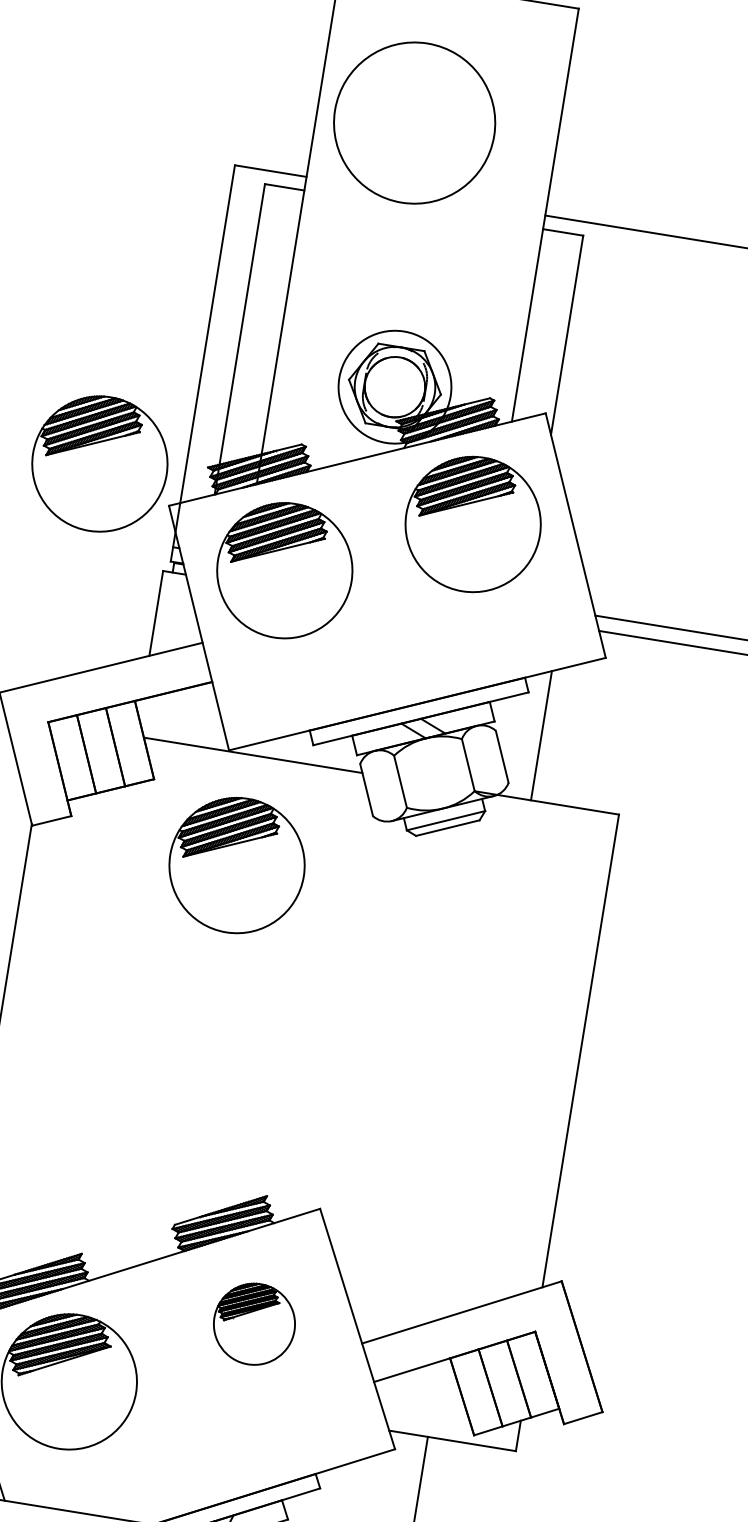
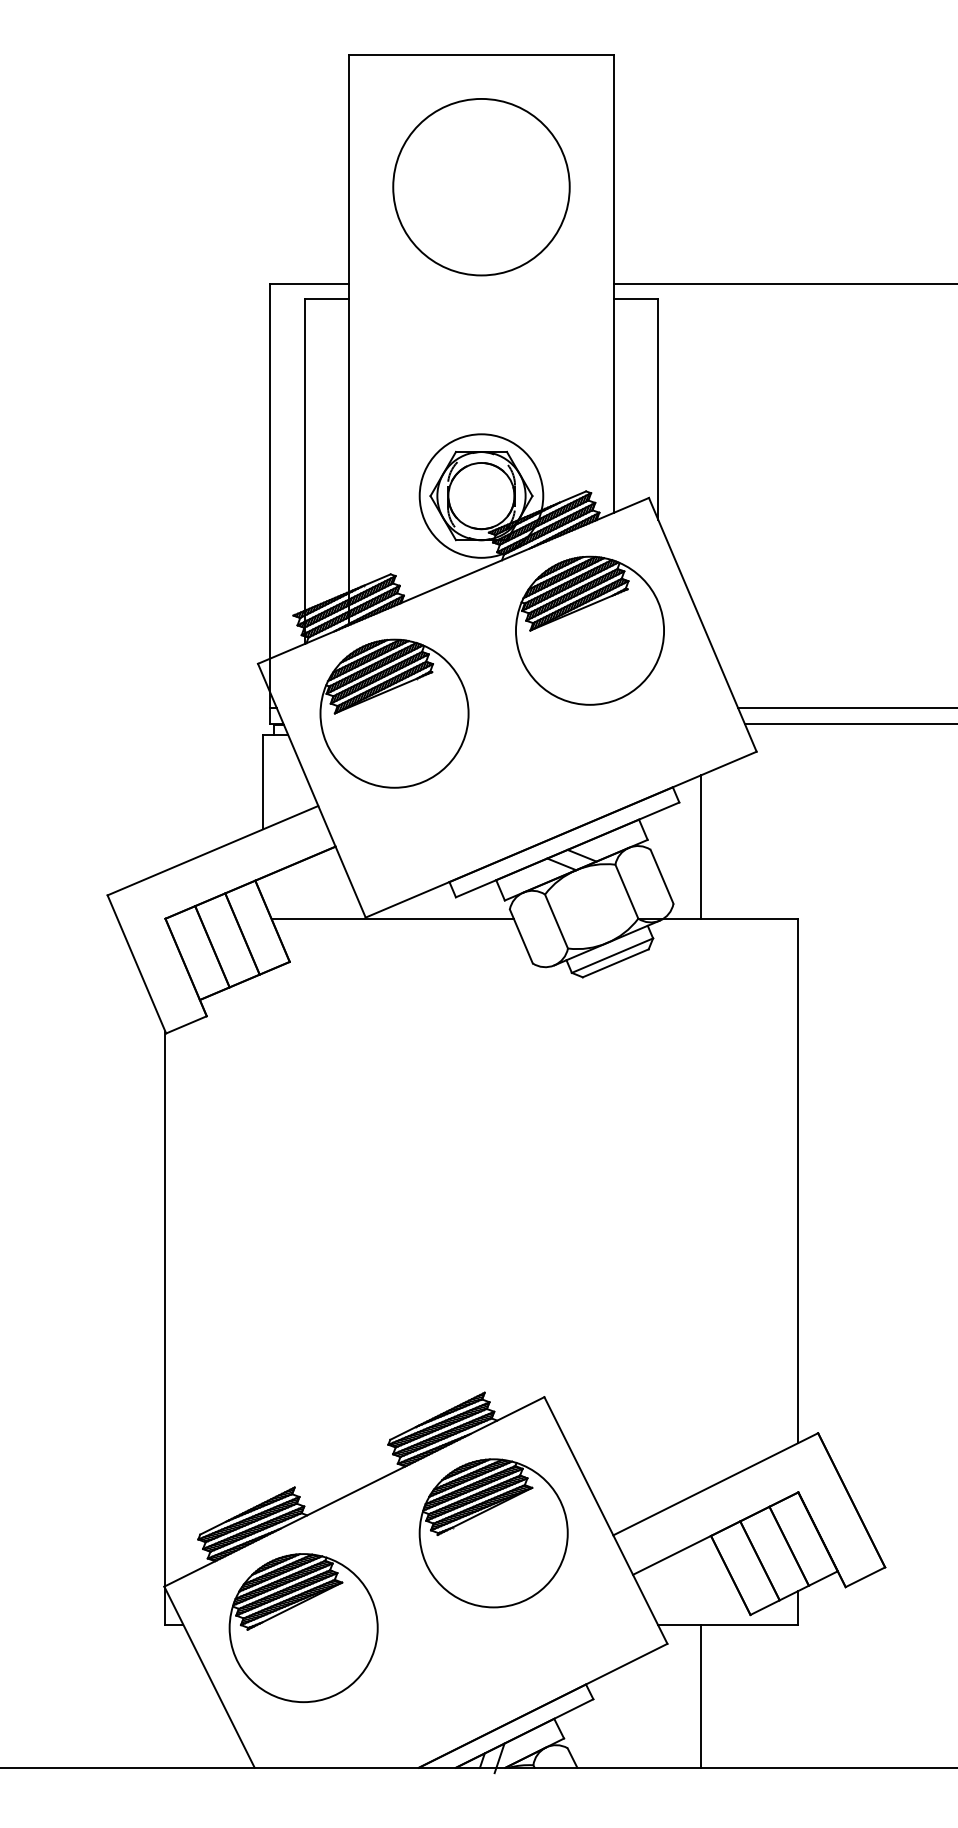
circle: (414, 123) -> (481, 187), moved
part: (99, 463) -> (175, 630), removed
part: (237, 865) -> (394, 1040), removed
part: (254, 1324) -> (493, 1533), size x1.67

